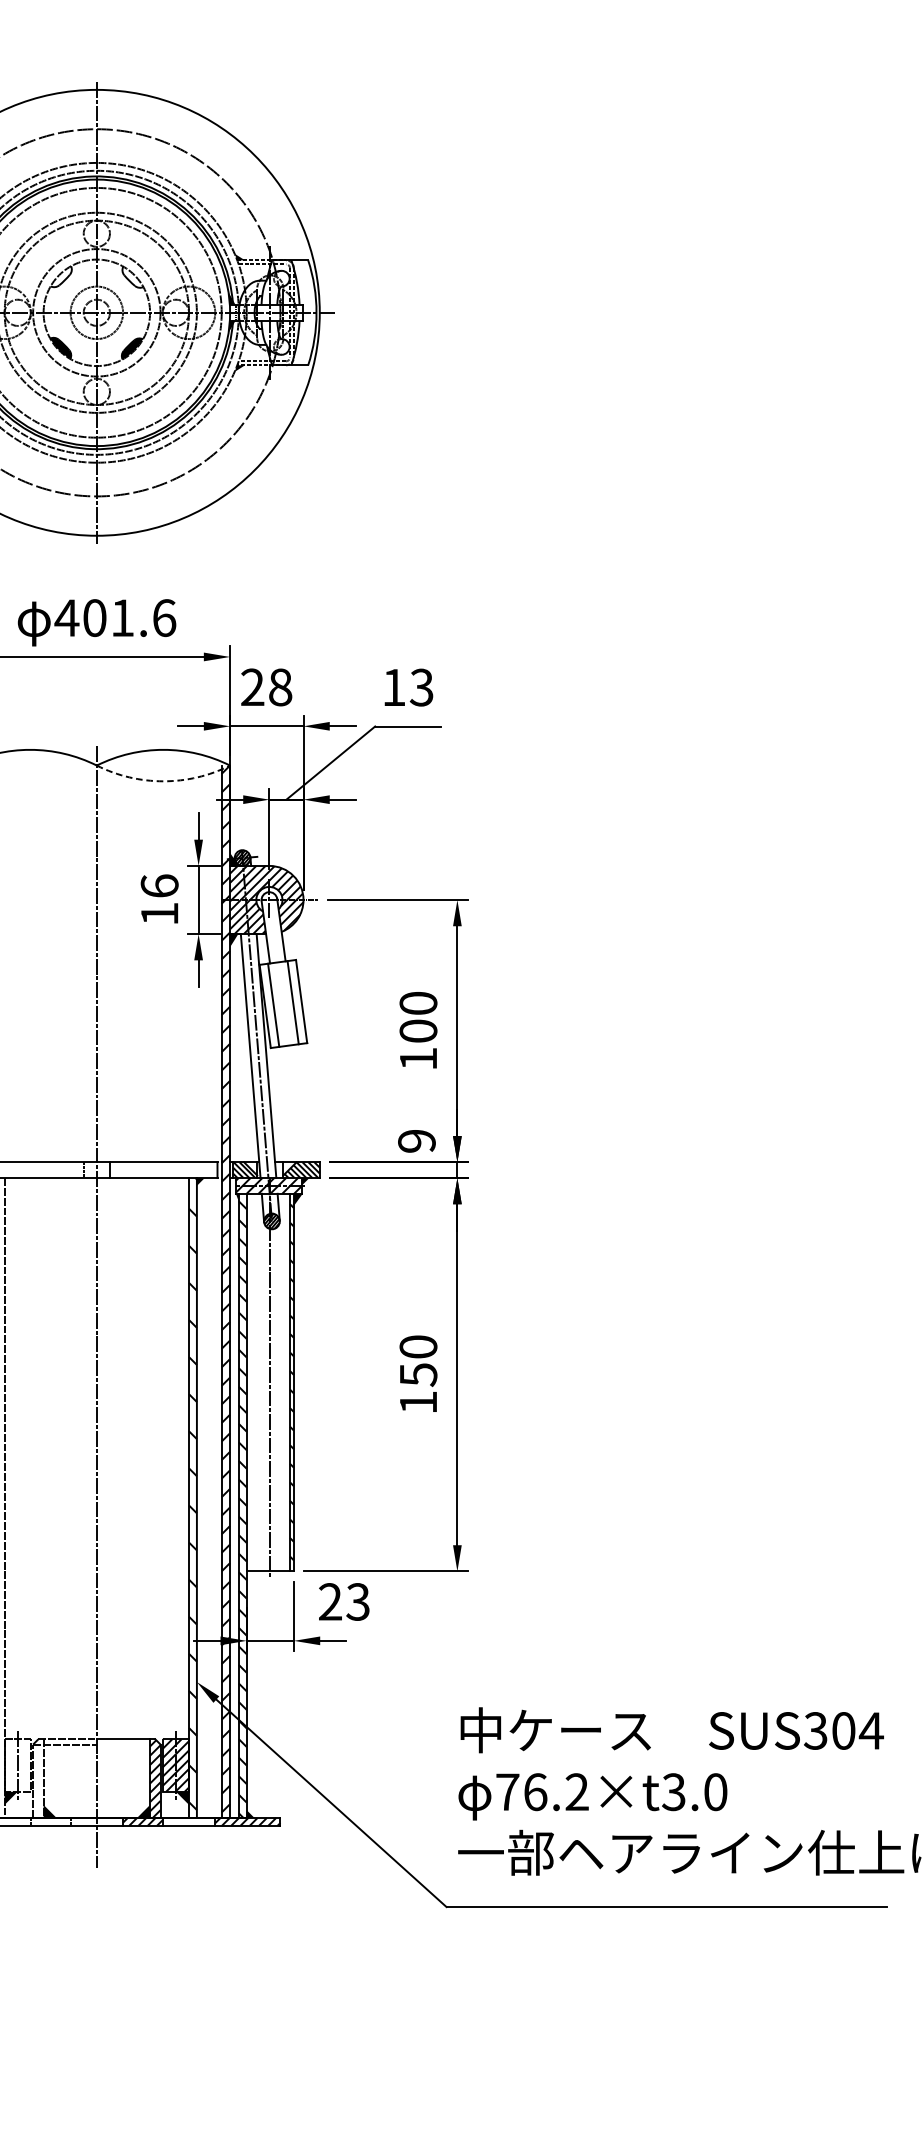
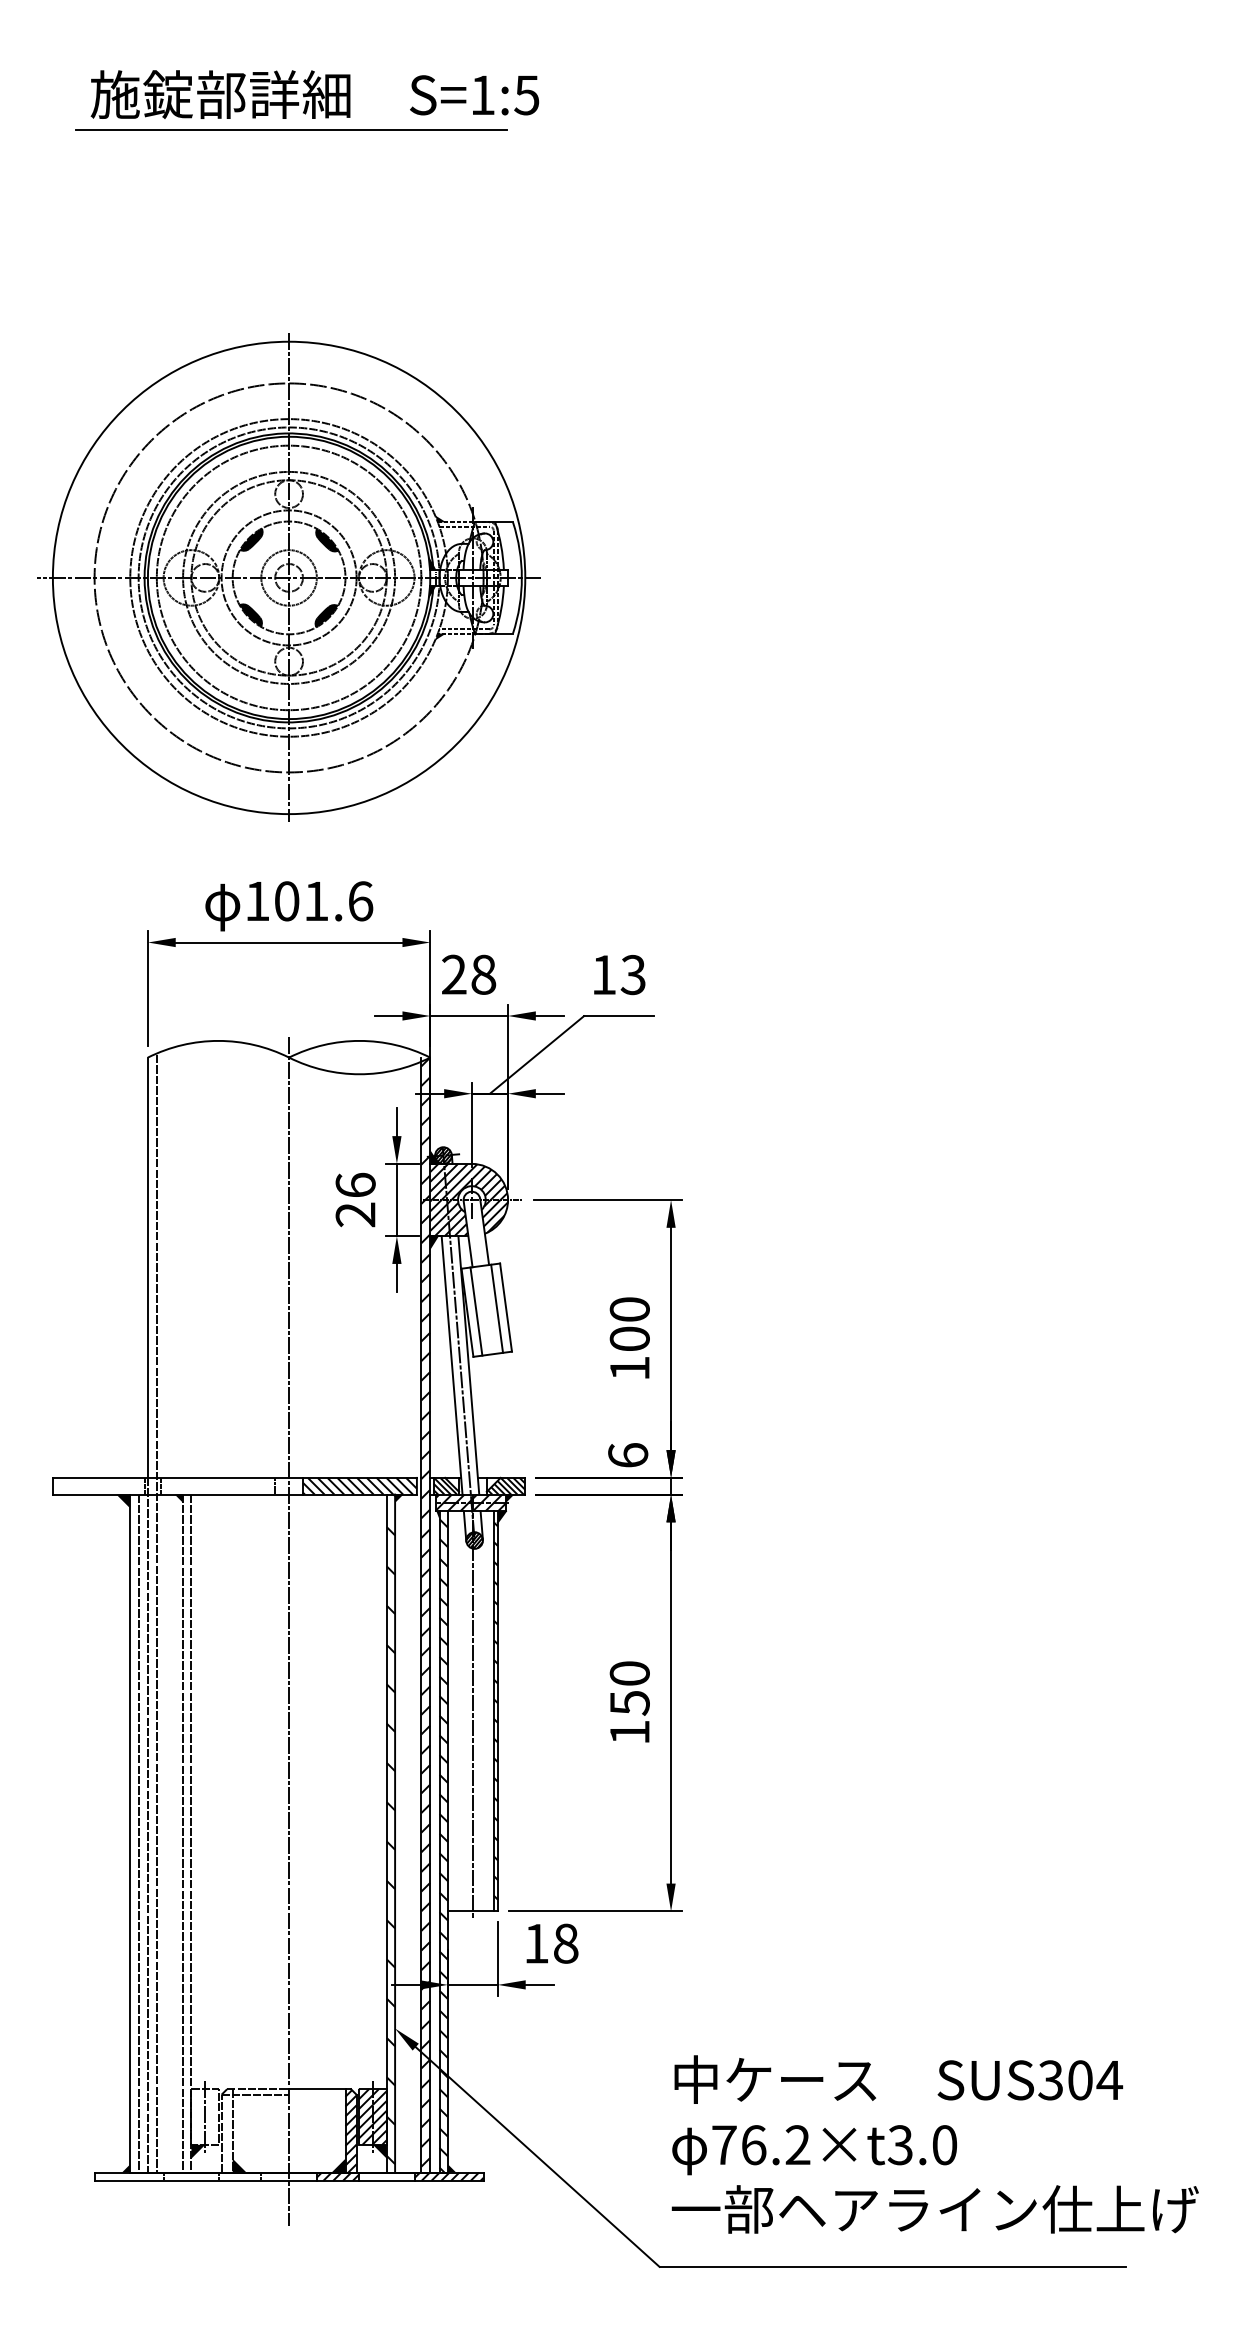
fill: (61, 276) -> (251, 539), added
fill: (133, 277) -> (327, 540), added
text: (67, 618) -> (257, 901), 401.6 -> 101.6
arc: (163, 781) -> (359, 1074), dashed -> solid
text: (159, 913) -> (355, 1214), 16 -> 26
text: (417, 1141) -> (628, 1455), 9 -> 6
hatch: (163, 1169) -> (359, 1485), added
text: (344, 1601) -> (551, 1943), 23 -> 18

